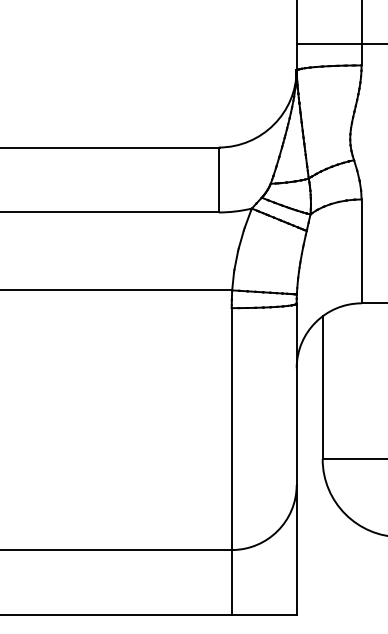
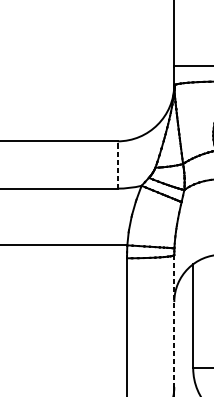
line: (218, 179) -> (117, 164), solid -> dashed
line: (296, 394) -> (174, 321), solid -> dashed

